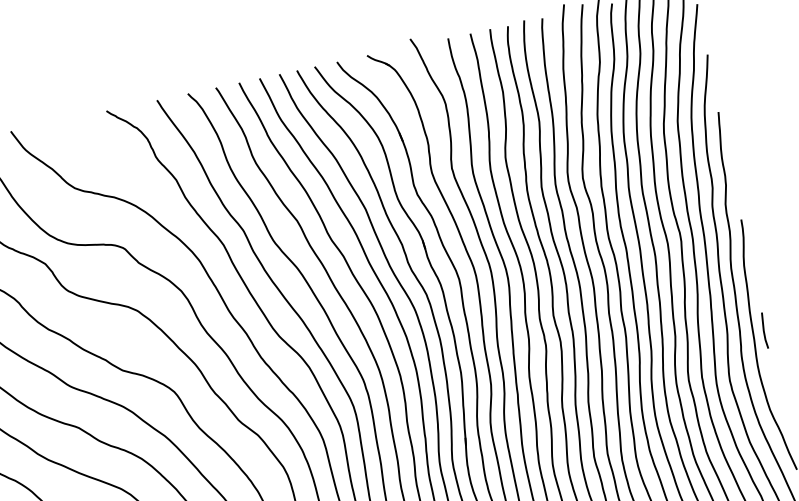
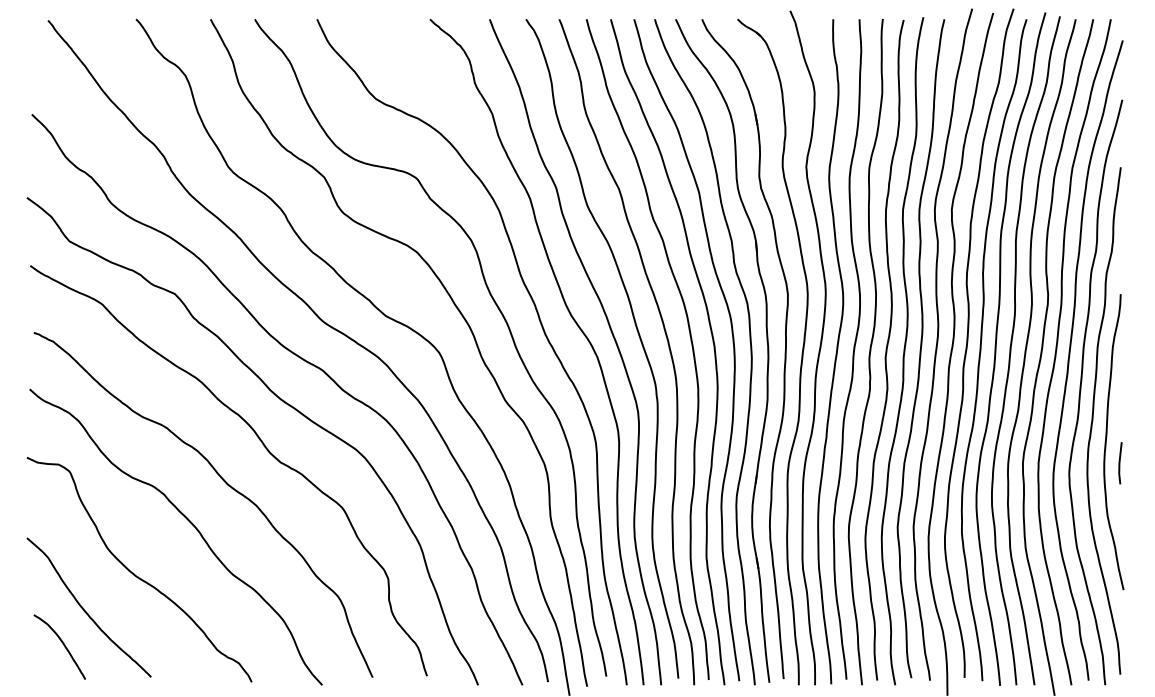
line: (764, 330) -> (1120, 463), moved

